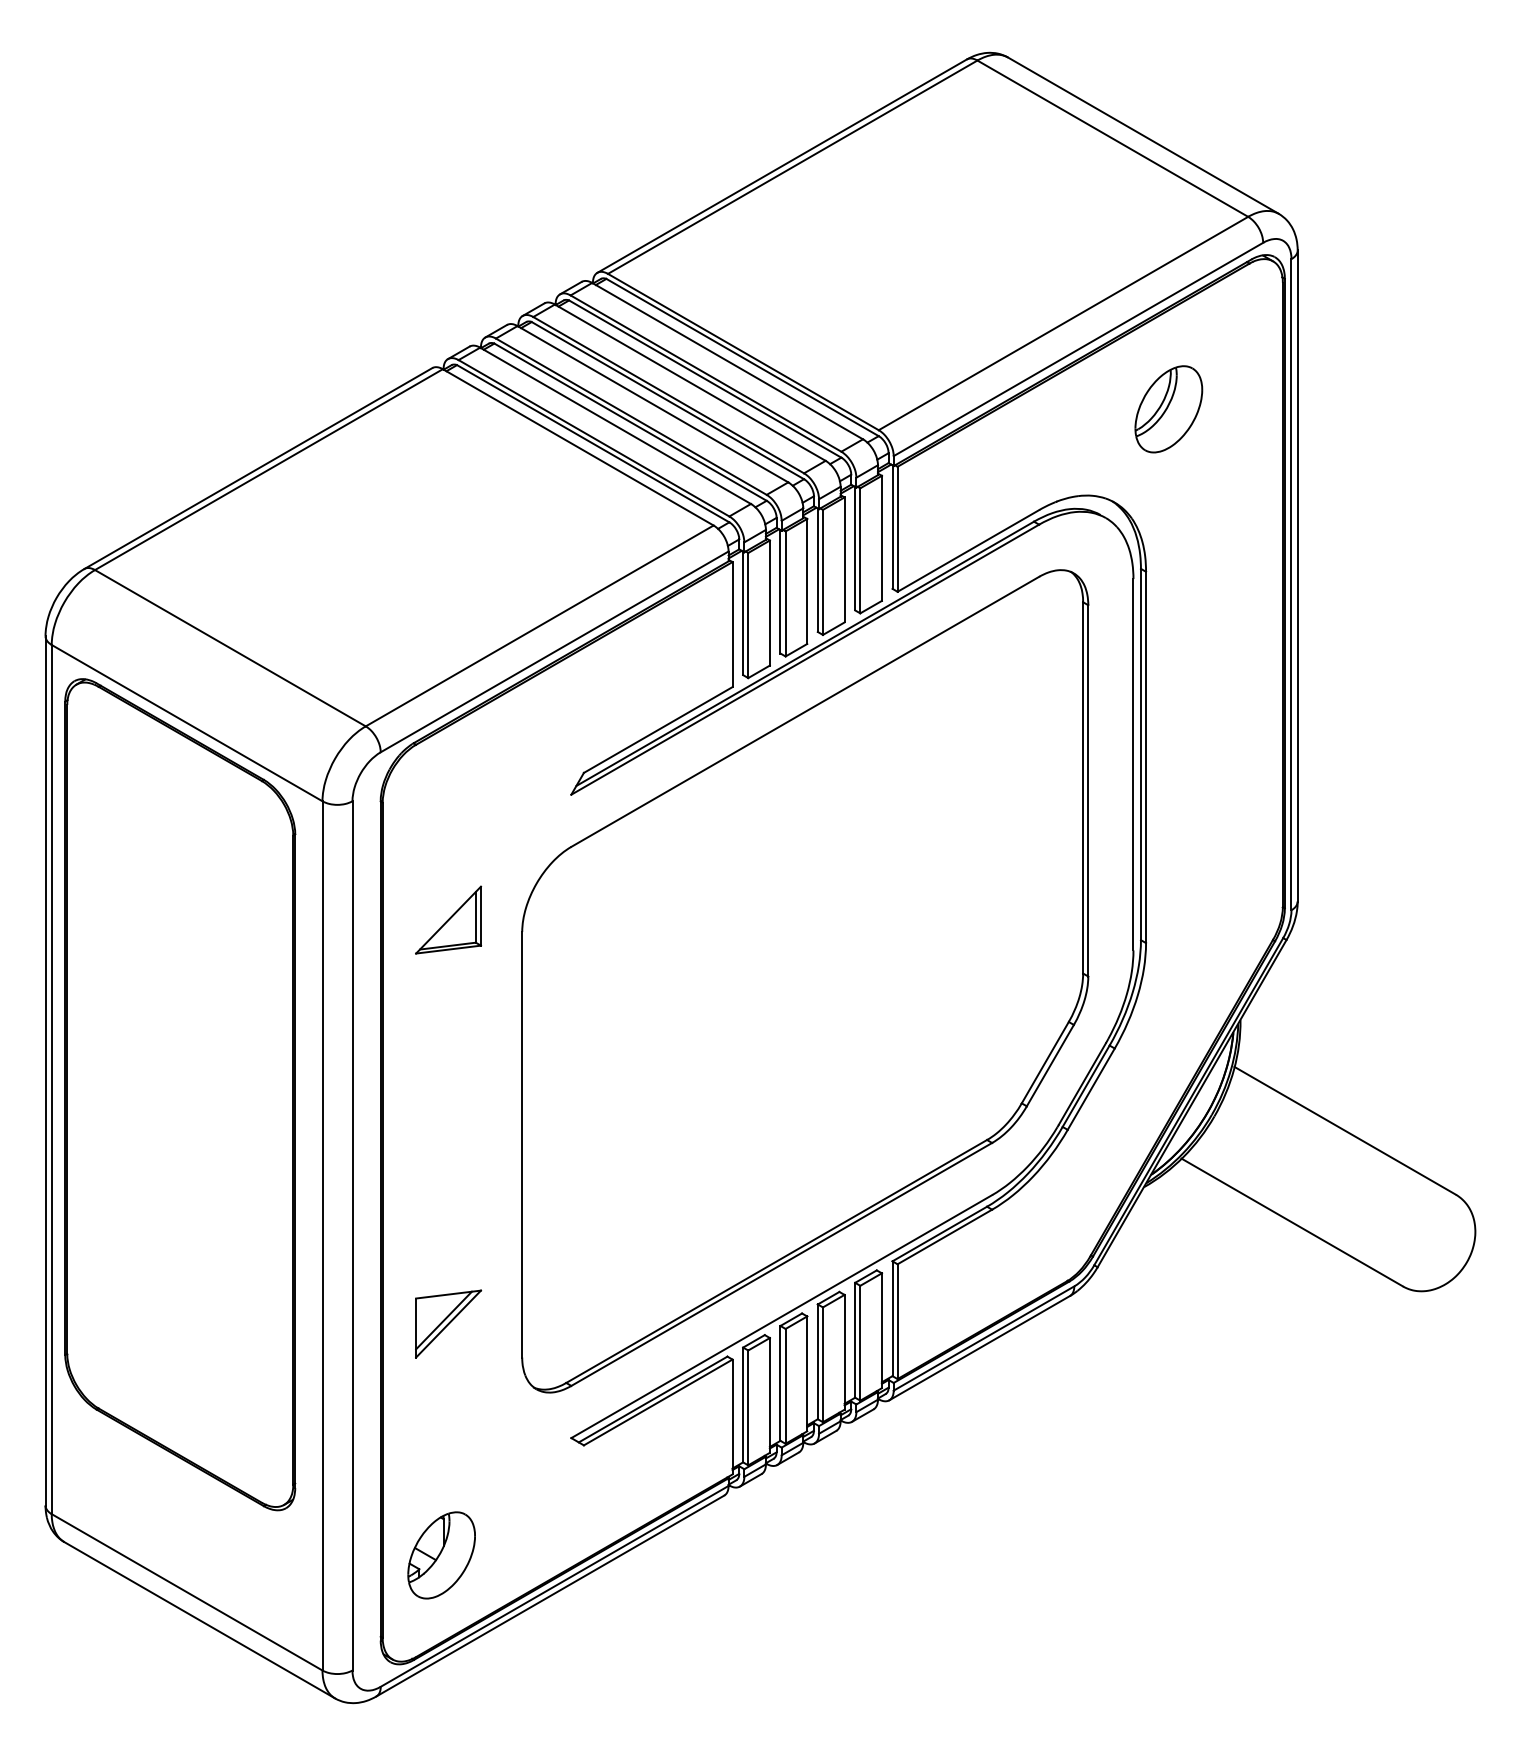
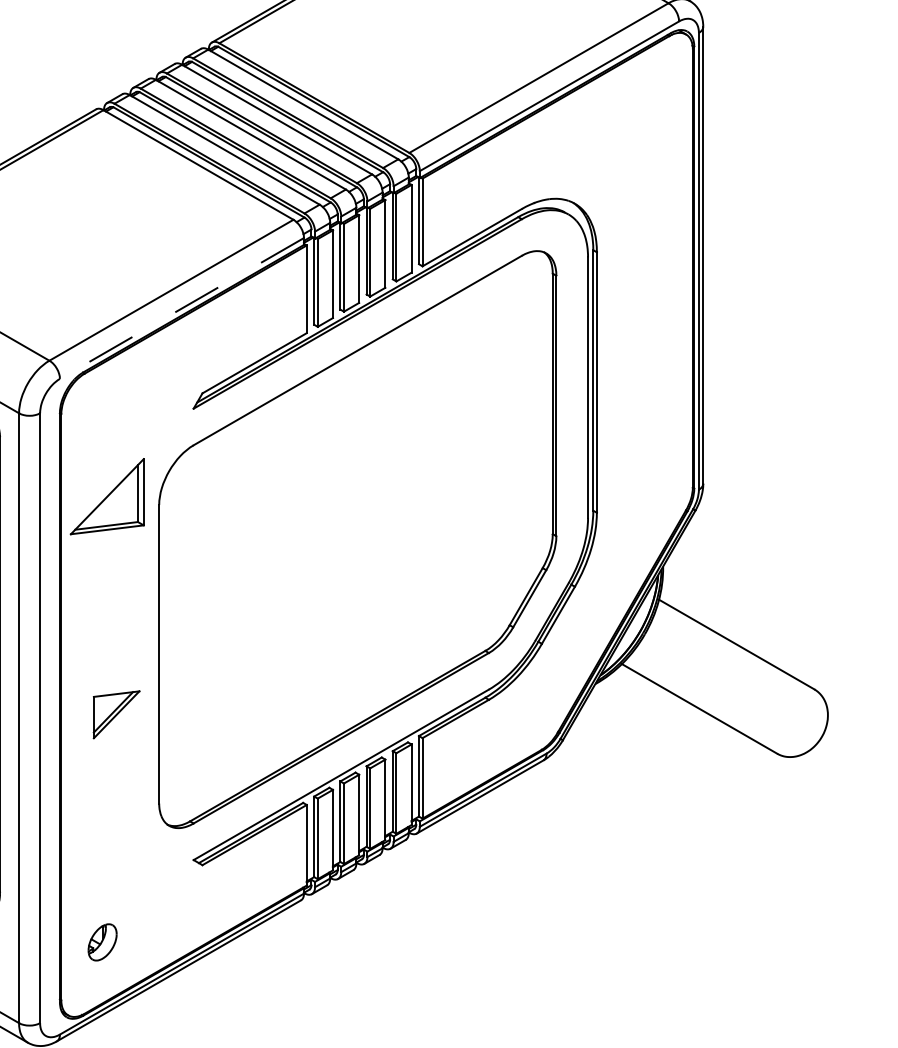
part: (1168, 409) -> (612, 138), removed
line: (554, 651) -> (181, 308), solid -> dashed
part: (448, 919) -> (107, 496), size x1.6
part: (448, 1323) -> (116, 714), moved
part: (441, 1555) -> (102, 942), size x0.6

